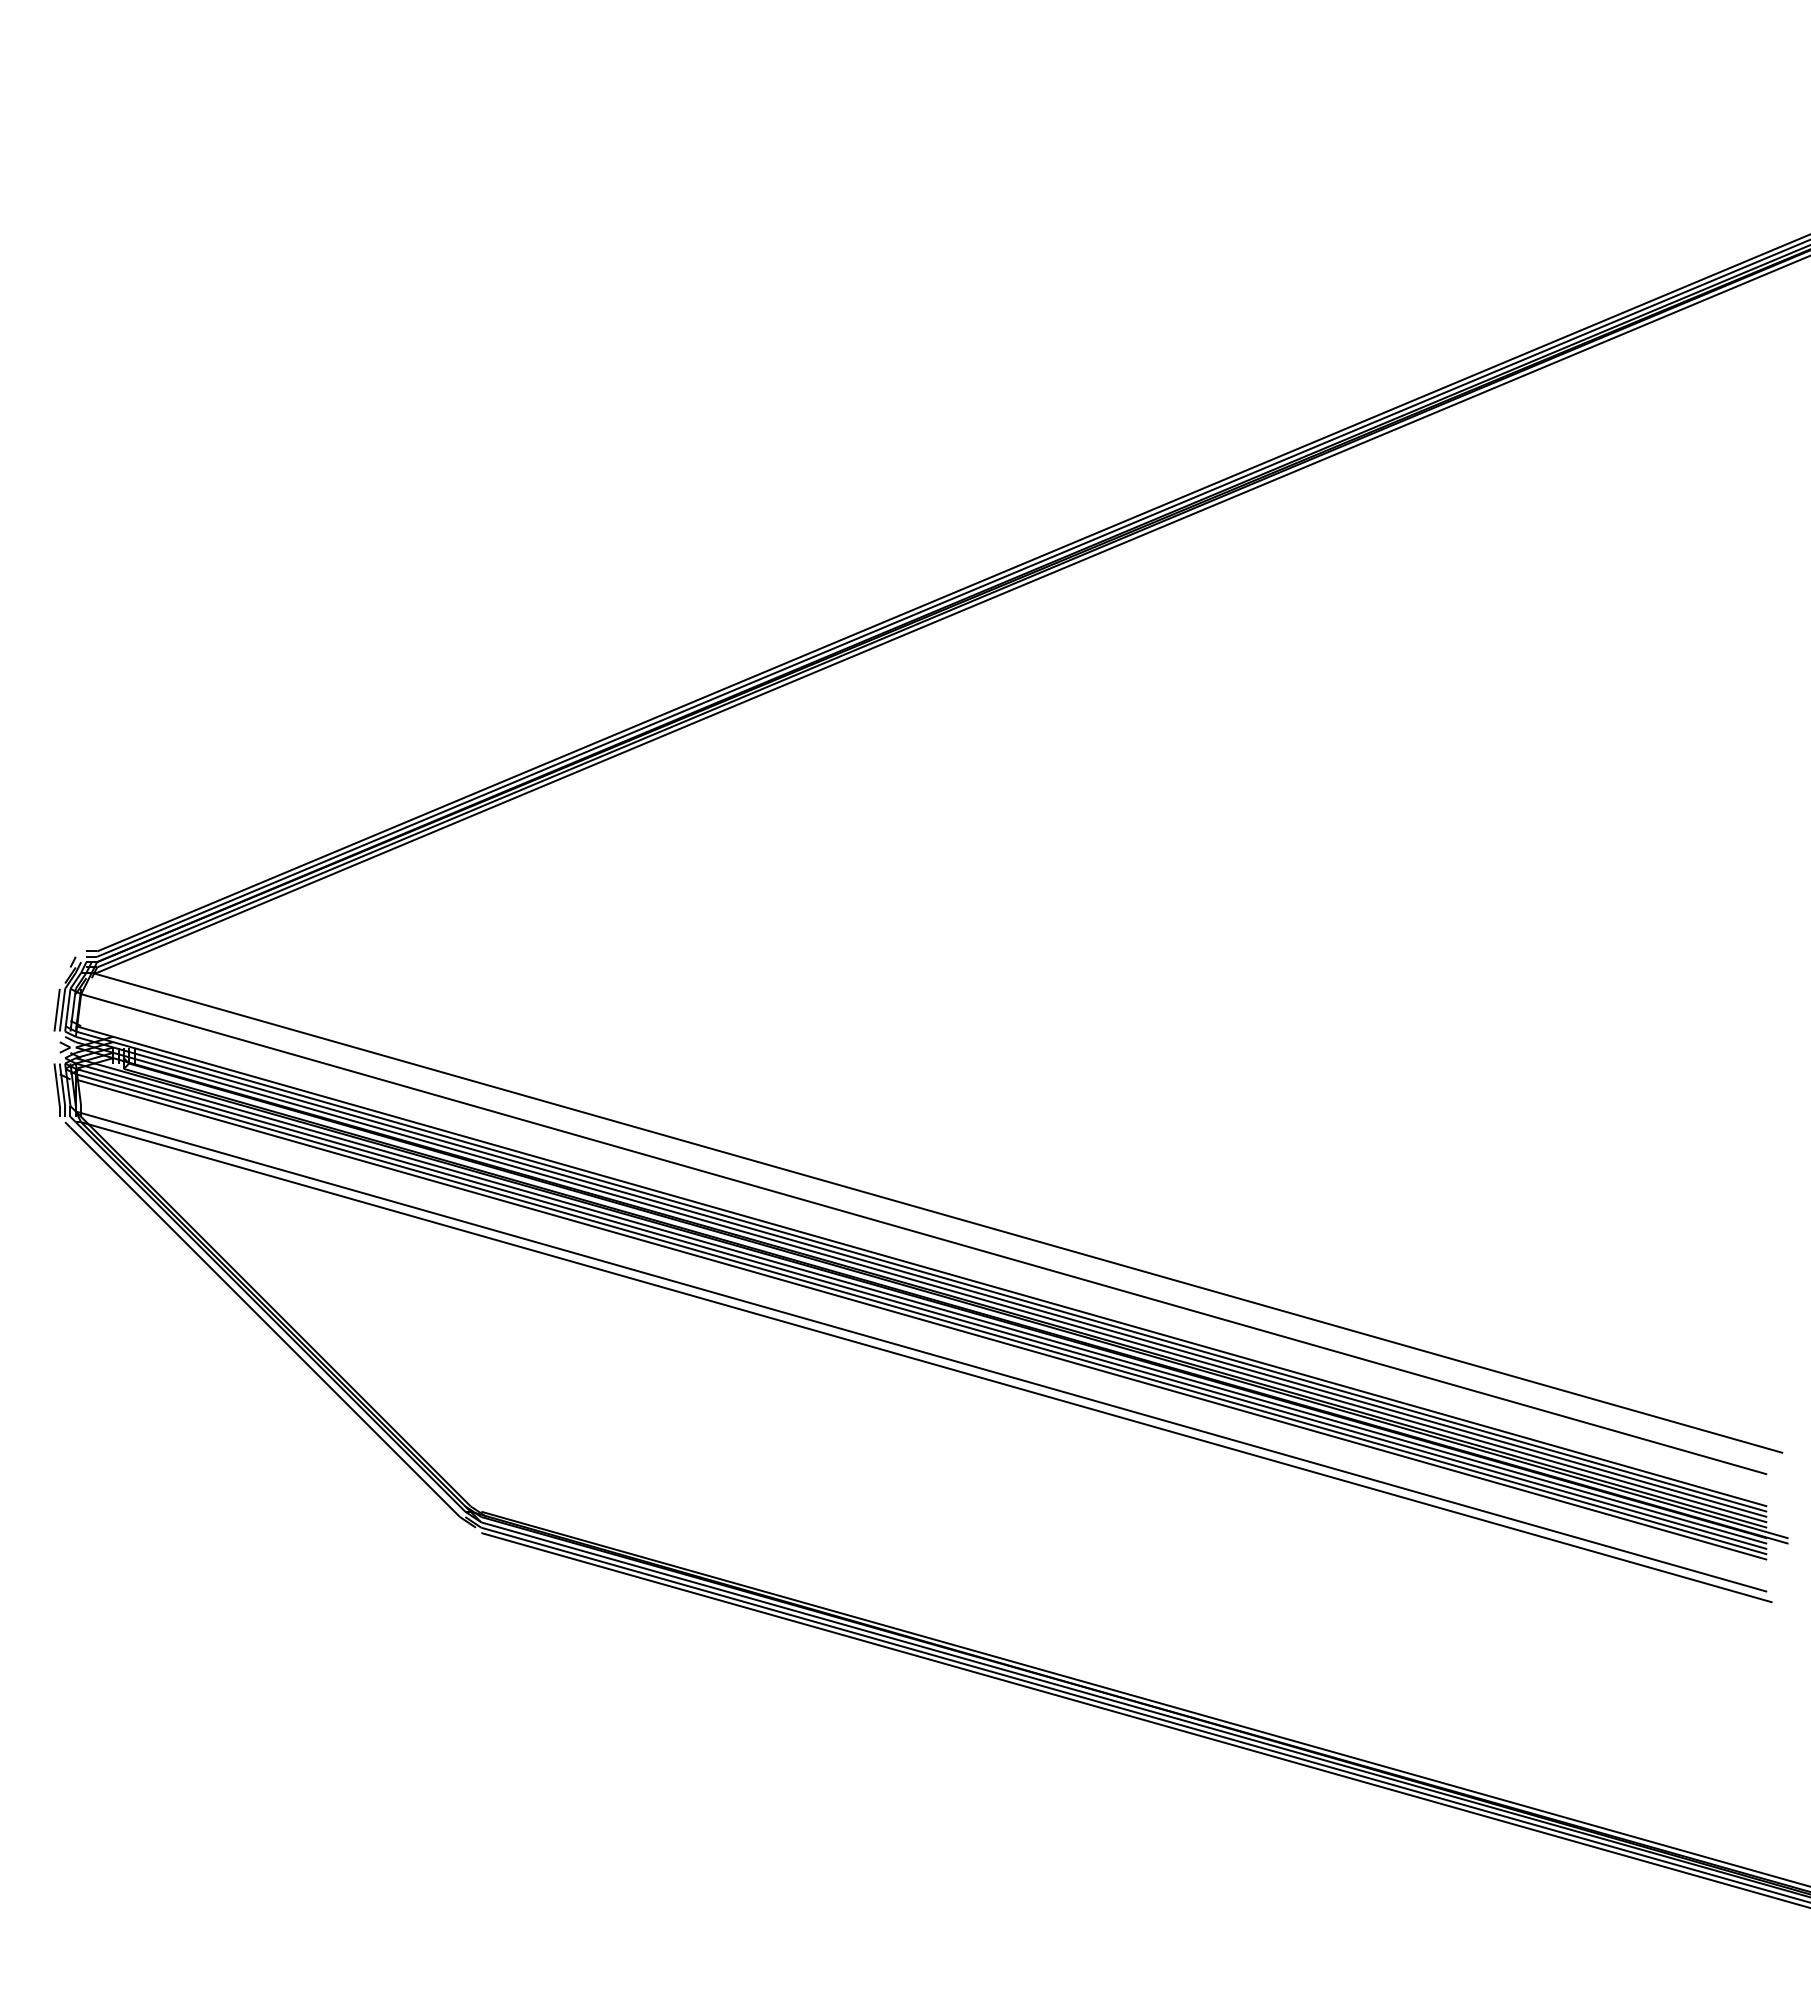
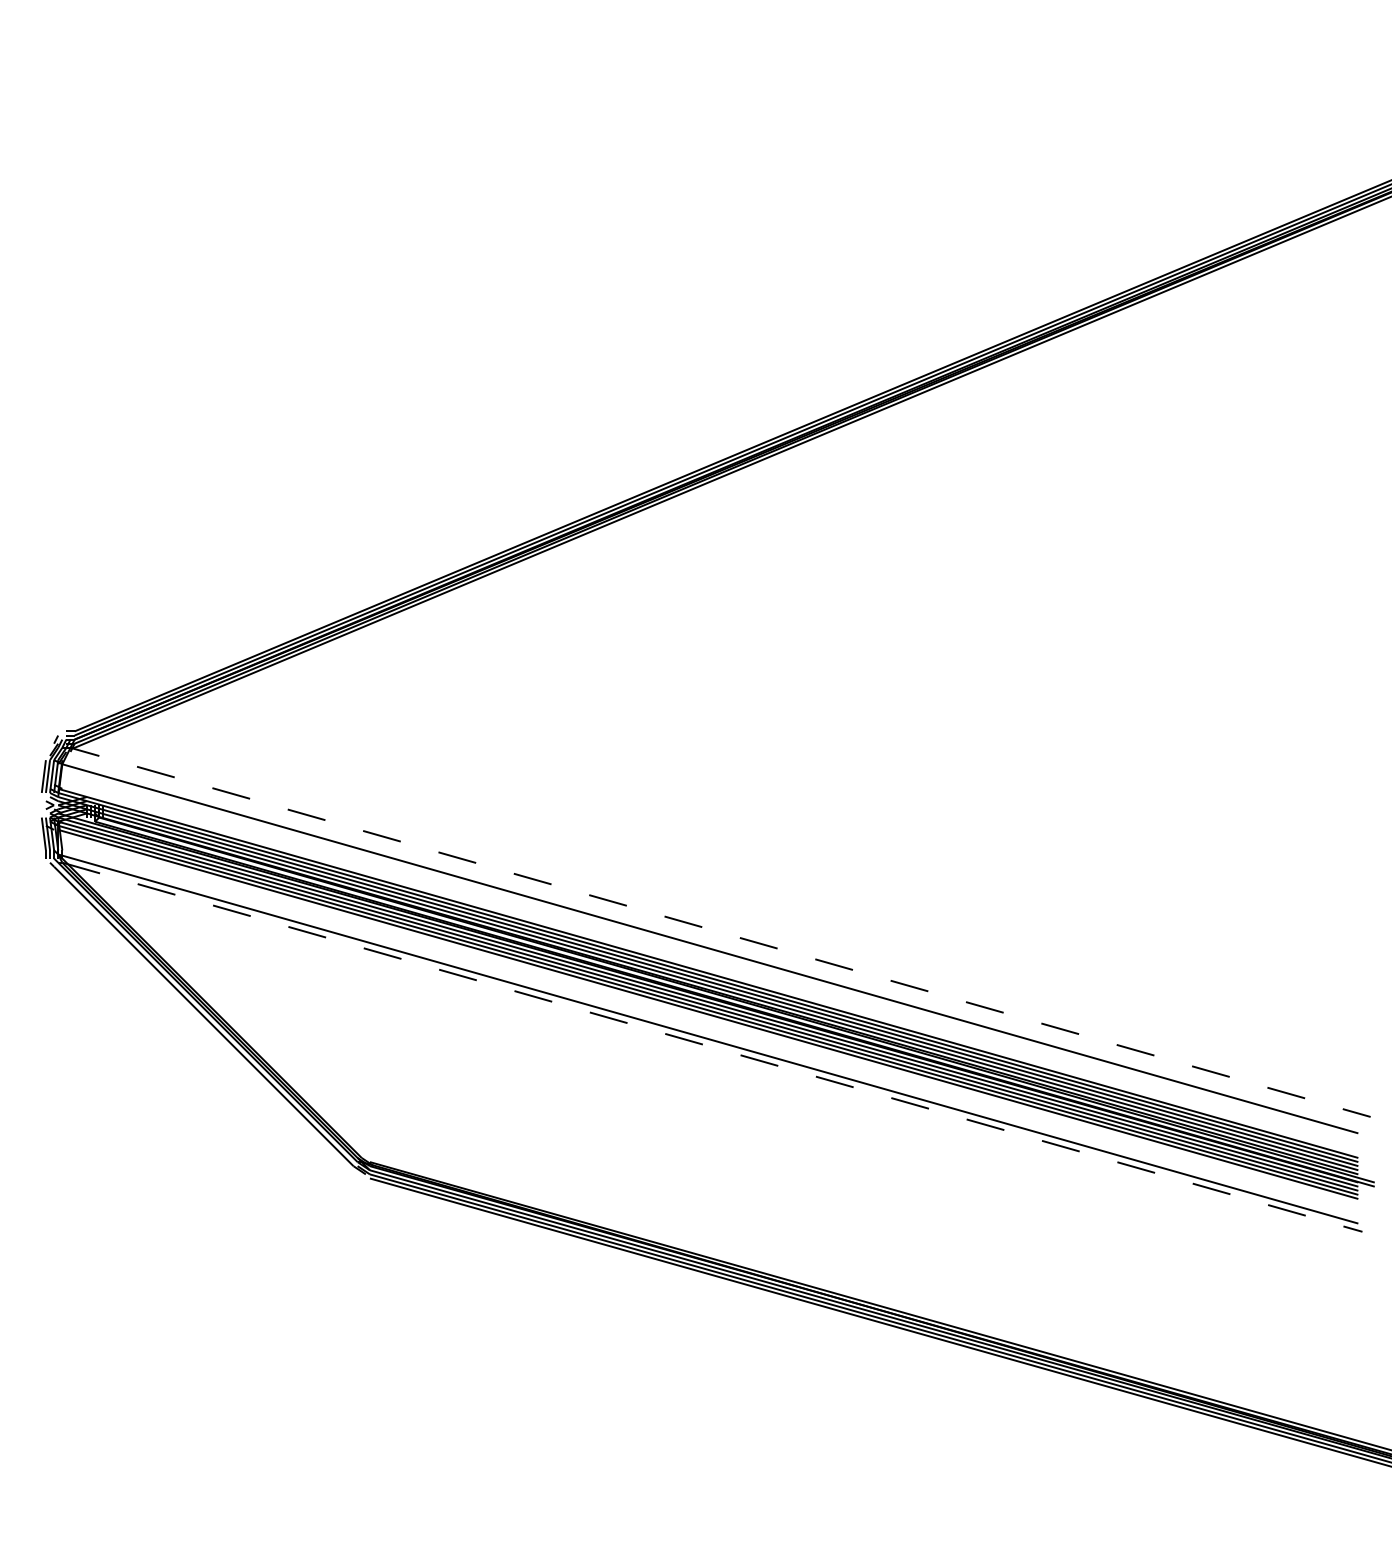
line: (931, 1211) -> (715, 931), solid -> dashed
line: (927, 1362) -> (712, 1047), solid -> dashed

